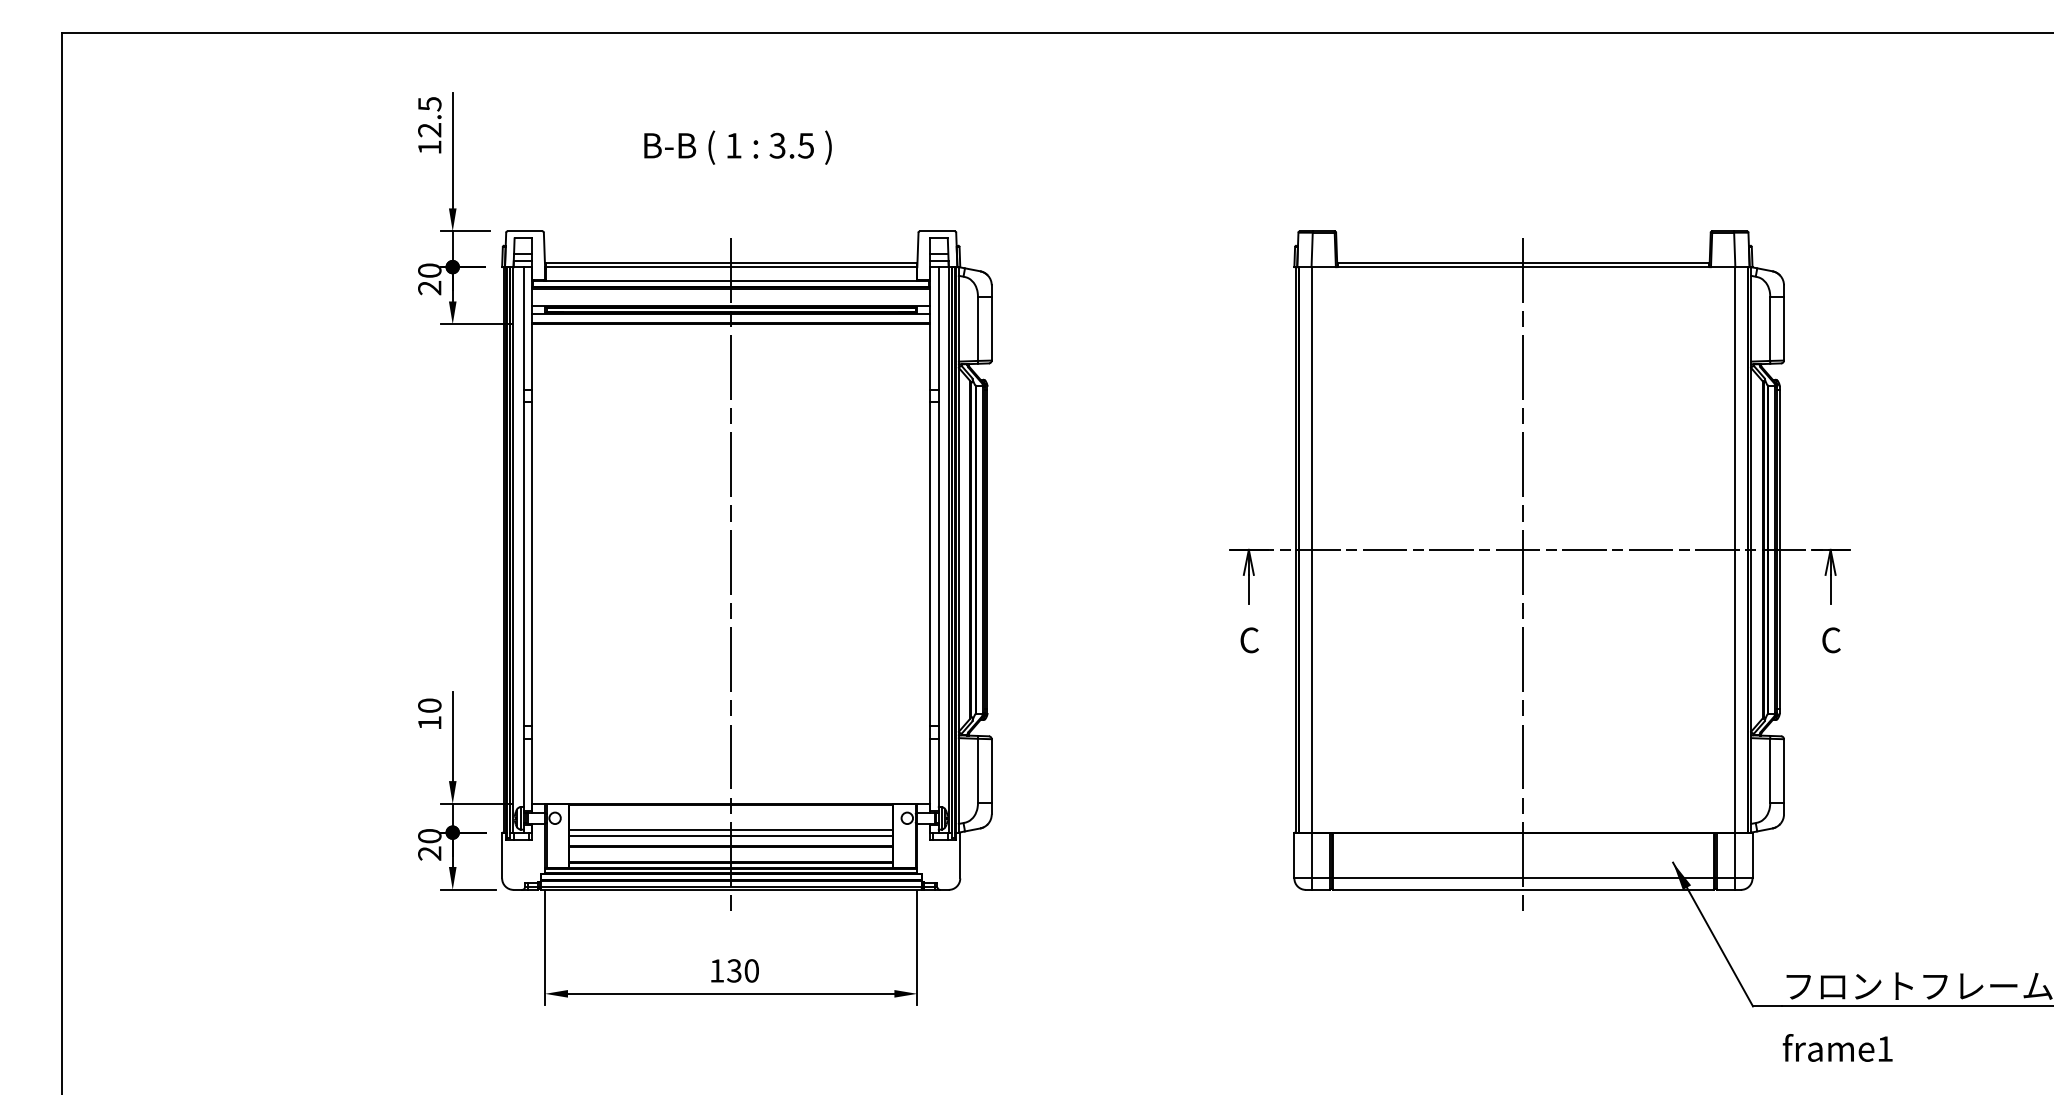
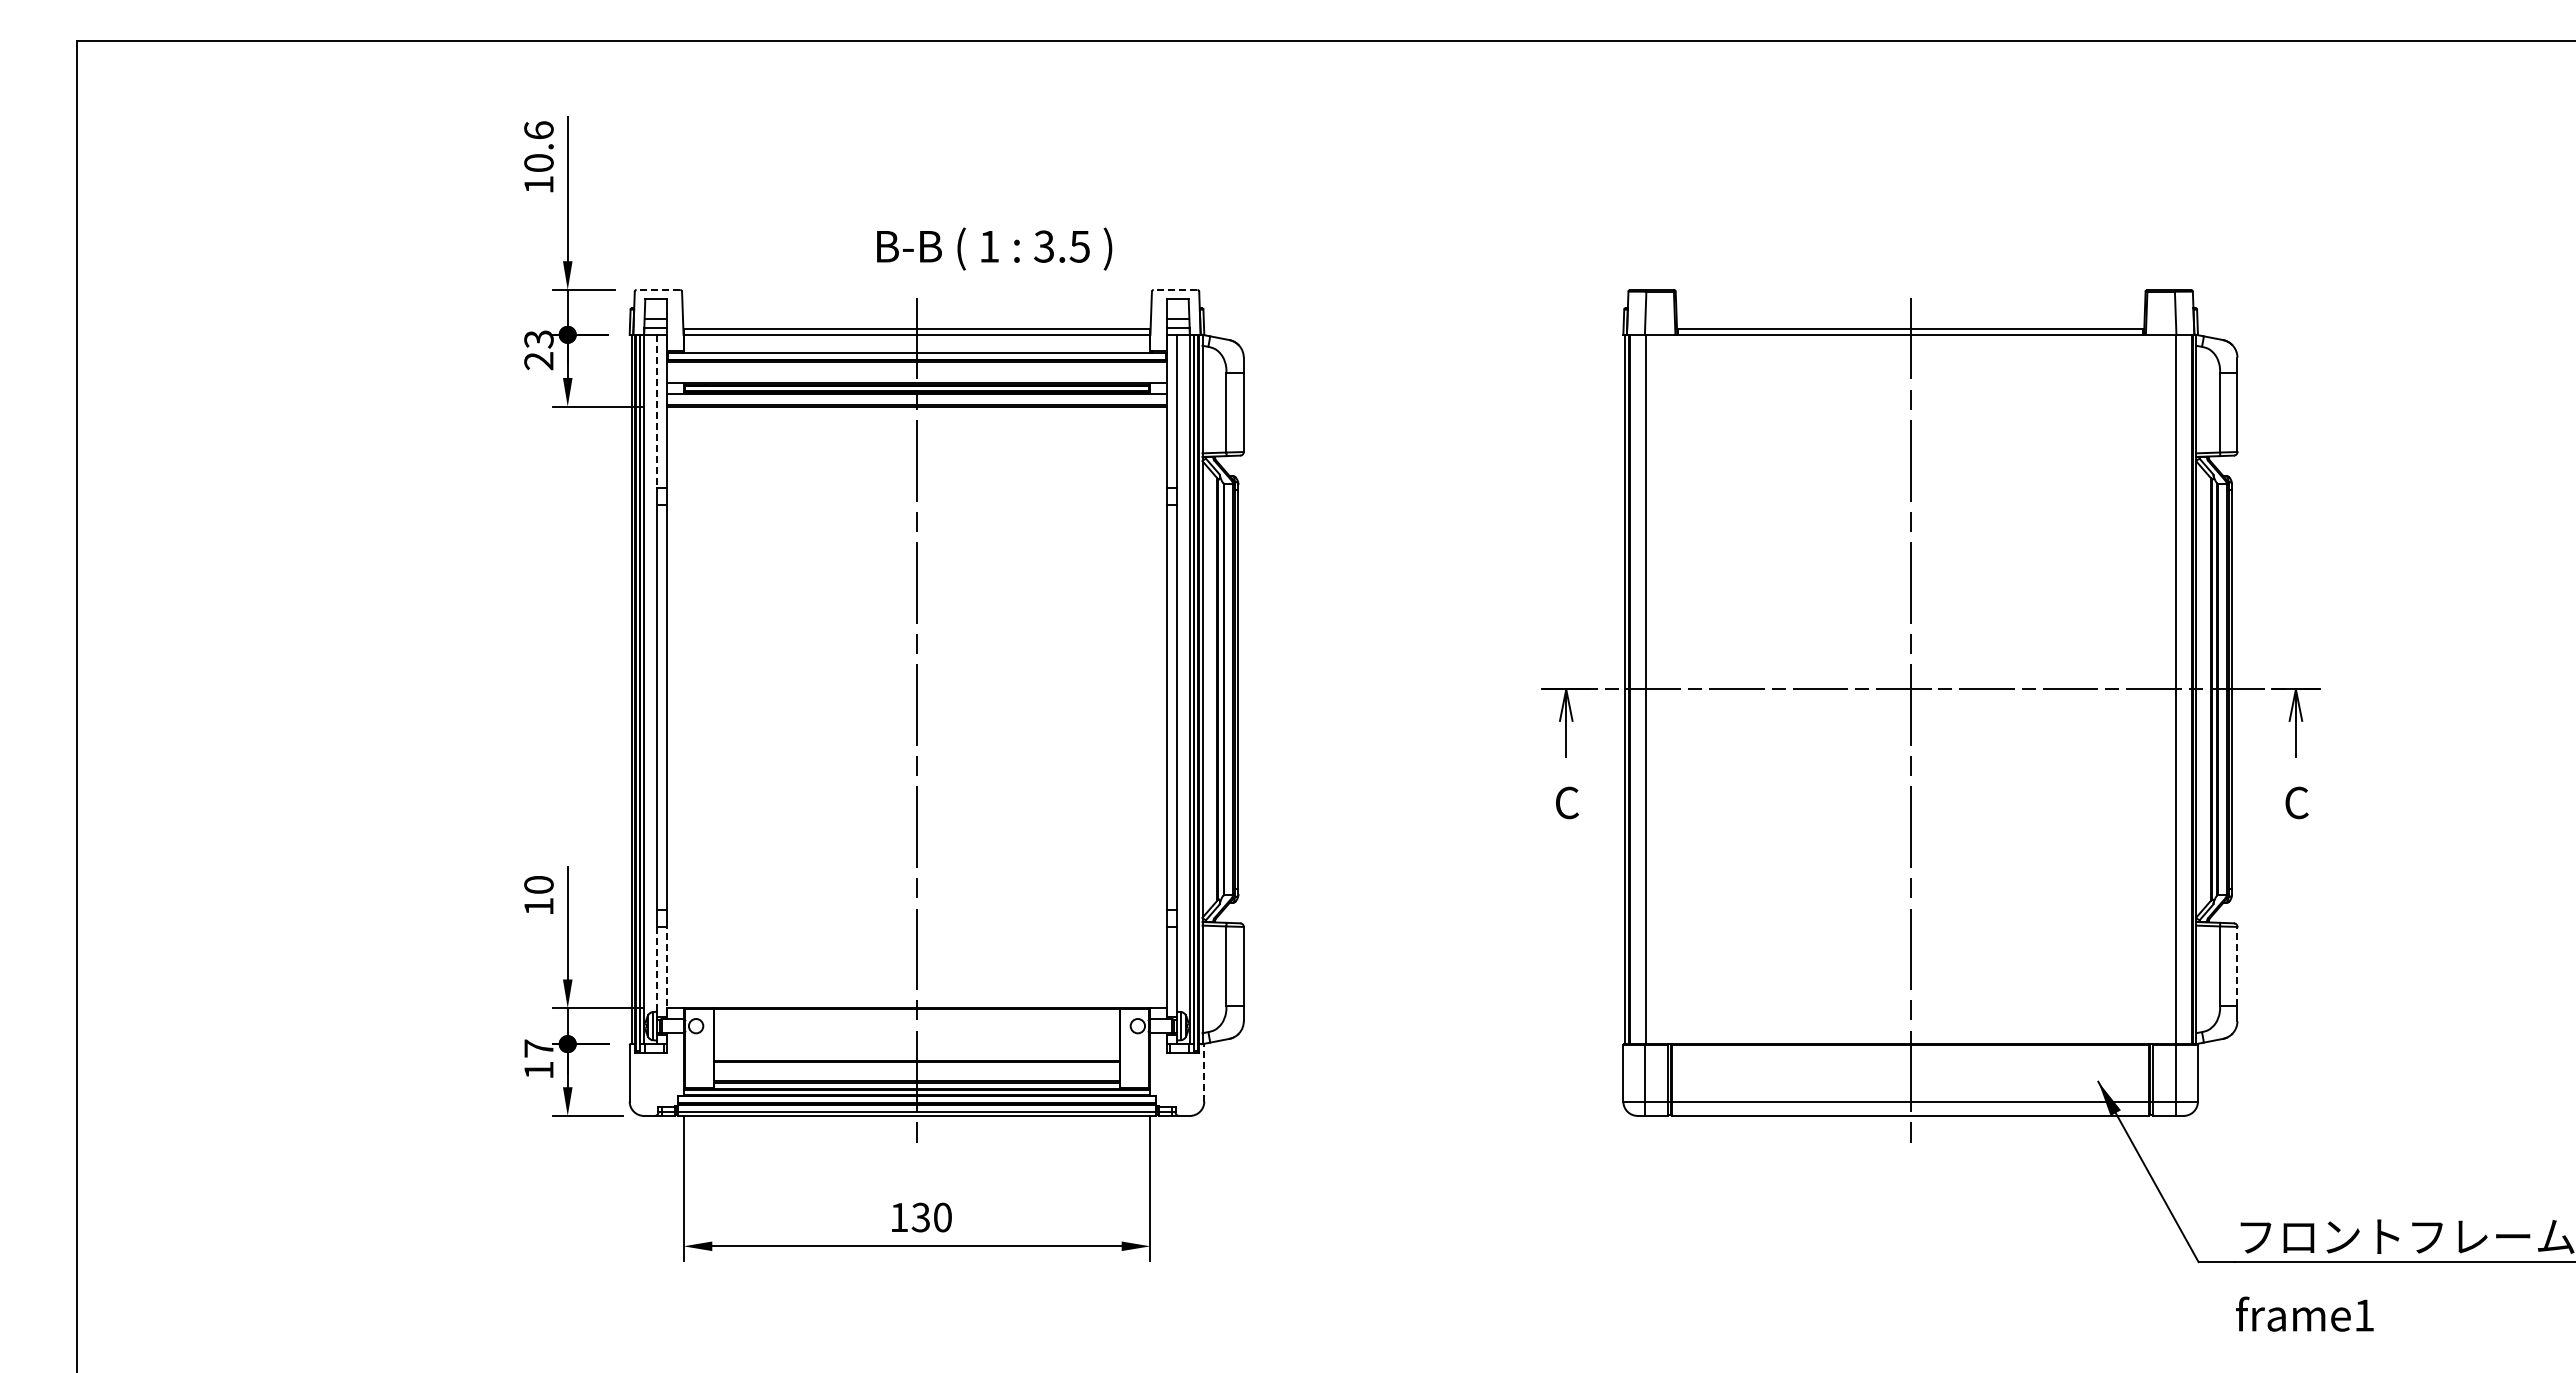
text: (429, 116) -> (538, 146), 12.5 -> 10.6
text: (737, 147) -> (994, 248), moved
line: (525, 230) -> (658, 289), solid -> dashed
line: (937, 230) -> (1175, 289), solid -> dashed
text: (429, 270) -> (538, 339), 20 -> 23
line: (523, 328) -> (656, 411), solid -> dashed
line: (1784, 770) -> (2237, 966), solid -> dashed
line: (523, 773) -> (656, 969), solid -> dashed
line: (532, 774) -> (667, 971), solid -> dashed
line: (730, 829) -> (916, 1040), removed
line: (730, 835) -> (916, 1047), removed
text: (429, 844) -> (538, 1059), 20 -> 17
line: (960, 855) -> (1204, 1072), solid -> dashed

